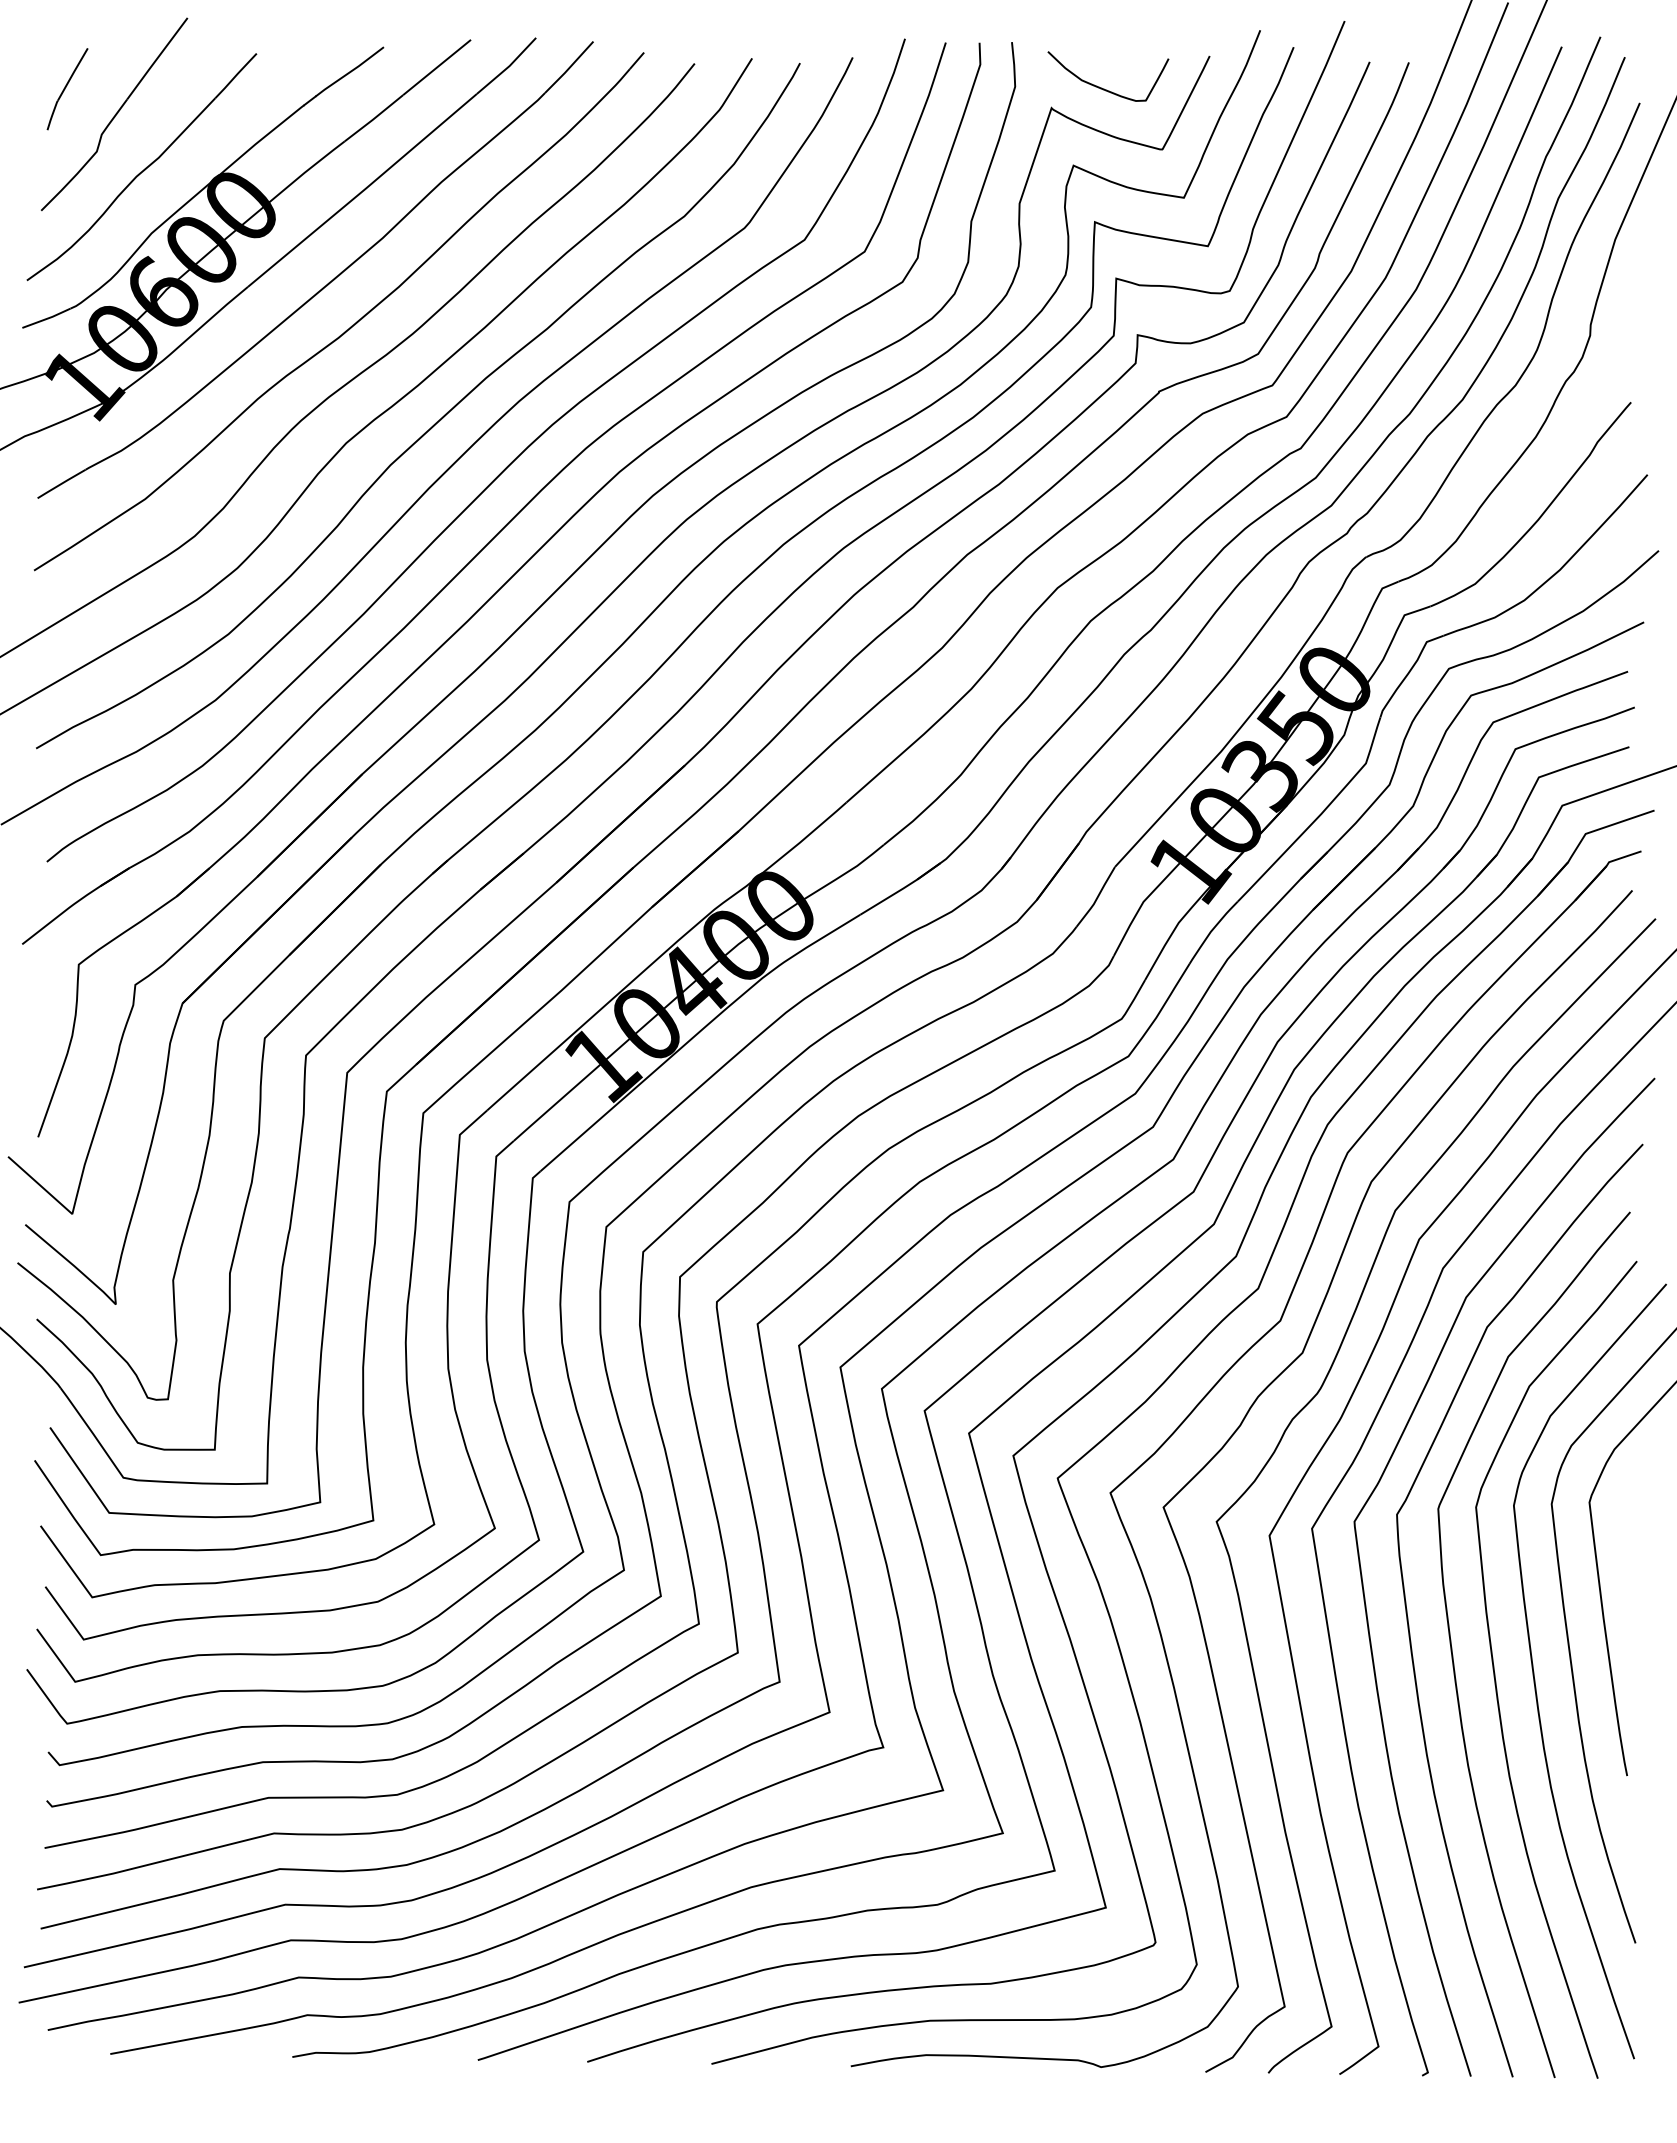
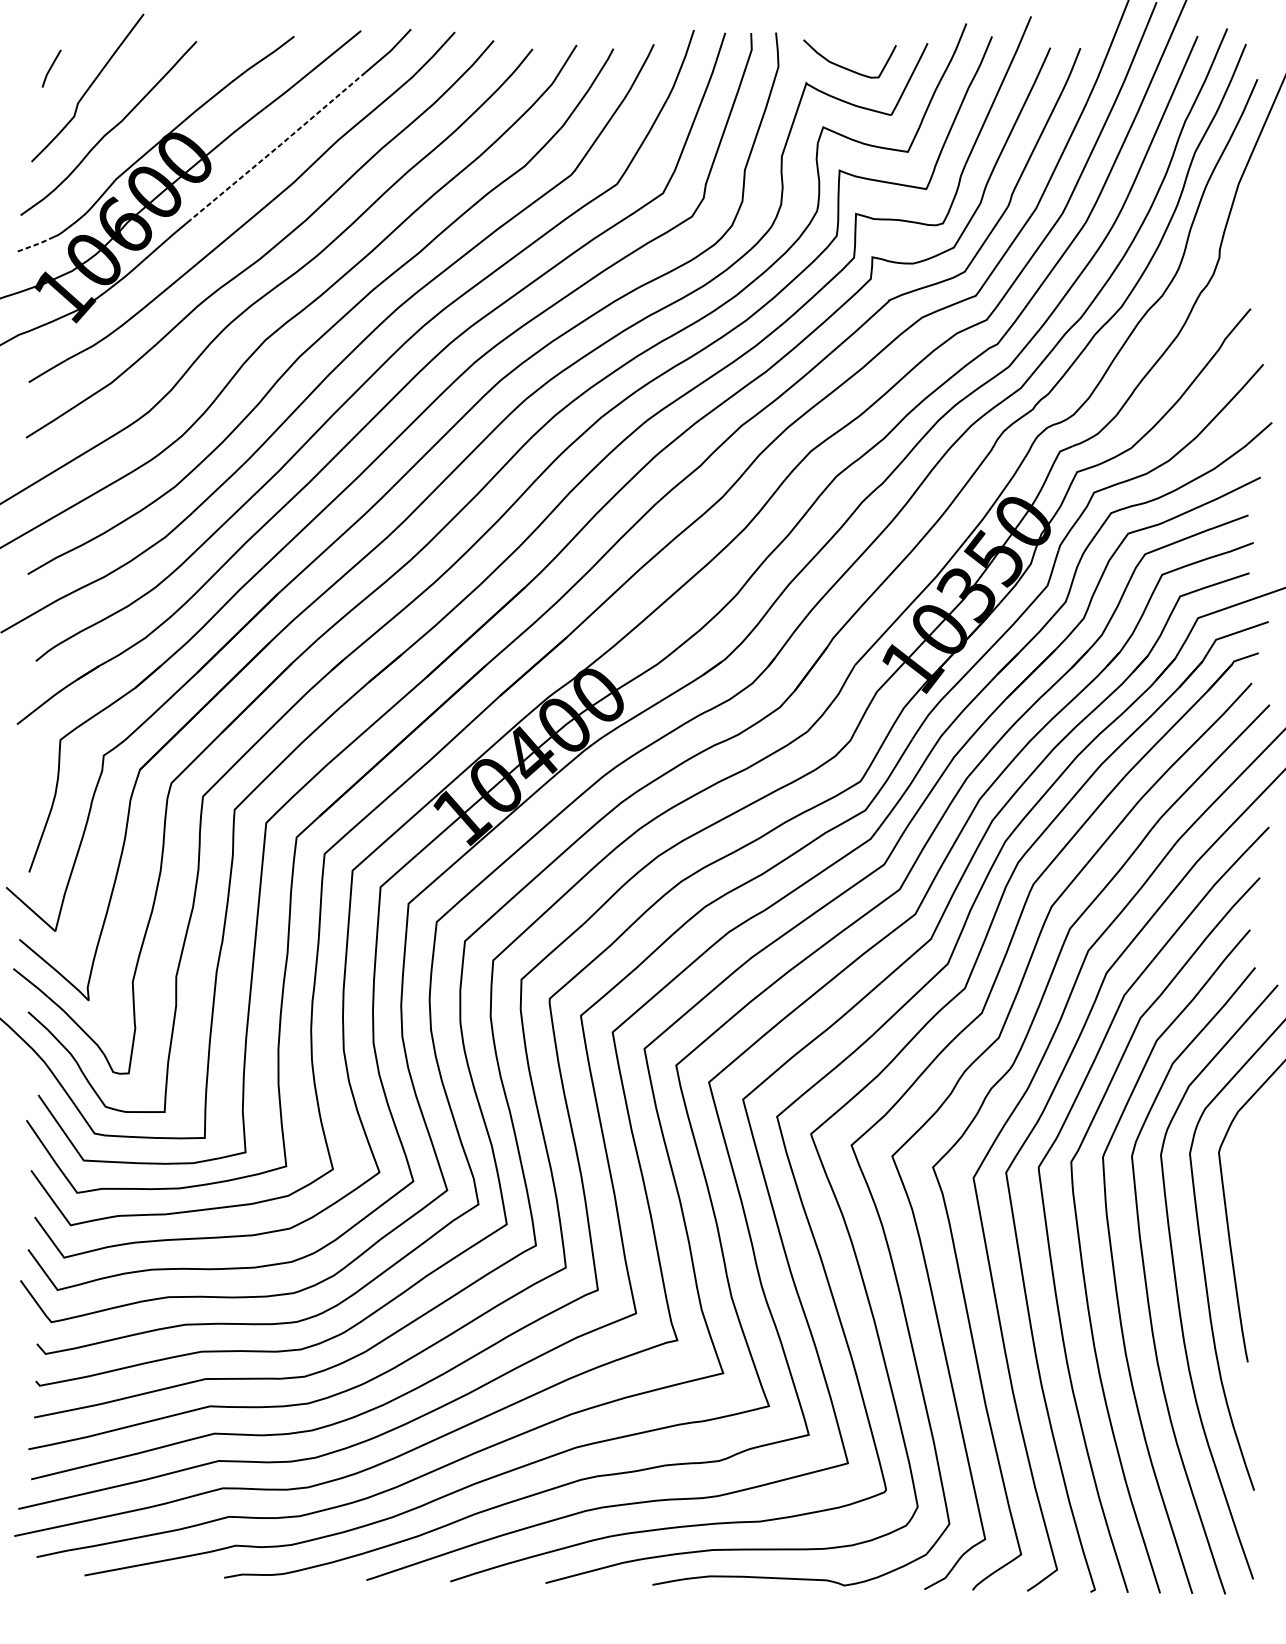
part: (67, 89) -> (51, 68), size x0.6
line: (363, 190) -> (278, 146), solid -> dashed
line: (47, 318) -> (36, 244), solid -> dashed

